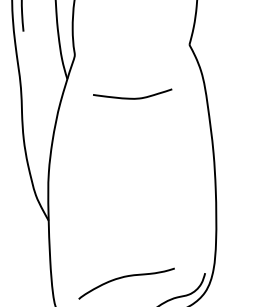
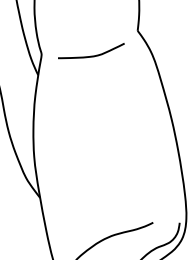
curve: (132, 97) -> (91, 55), moved

